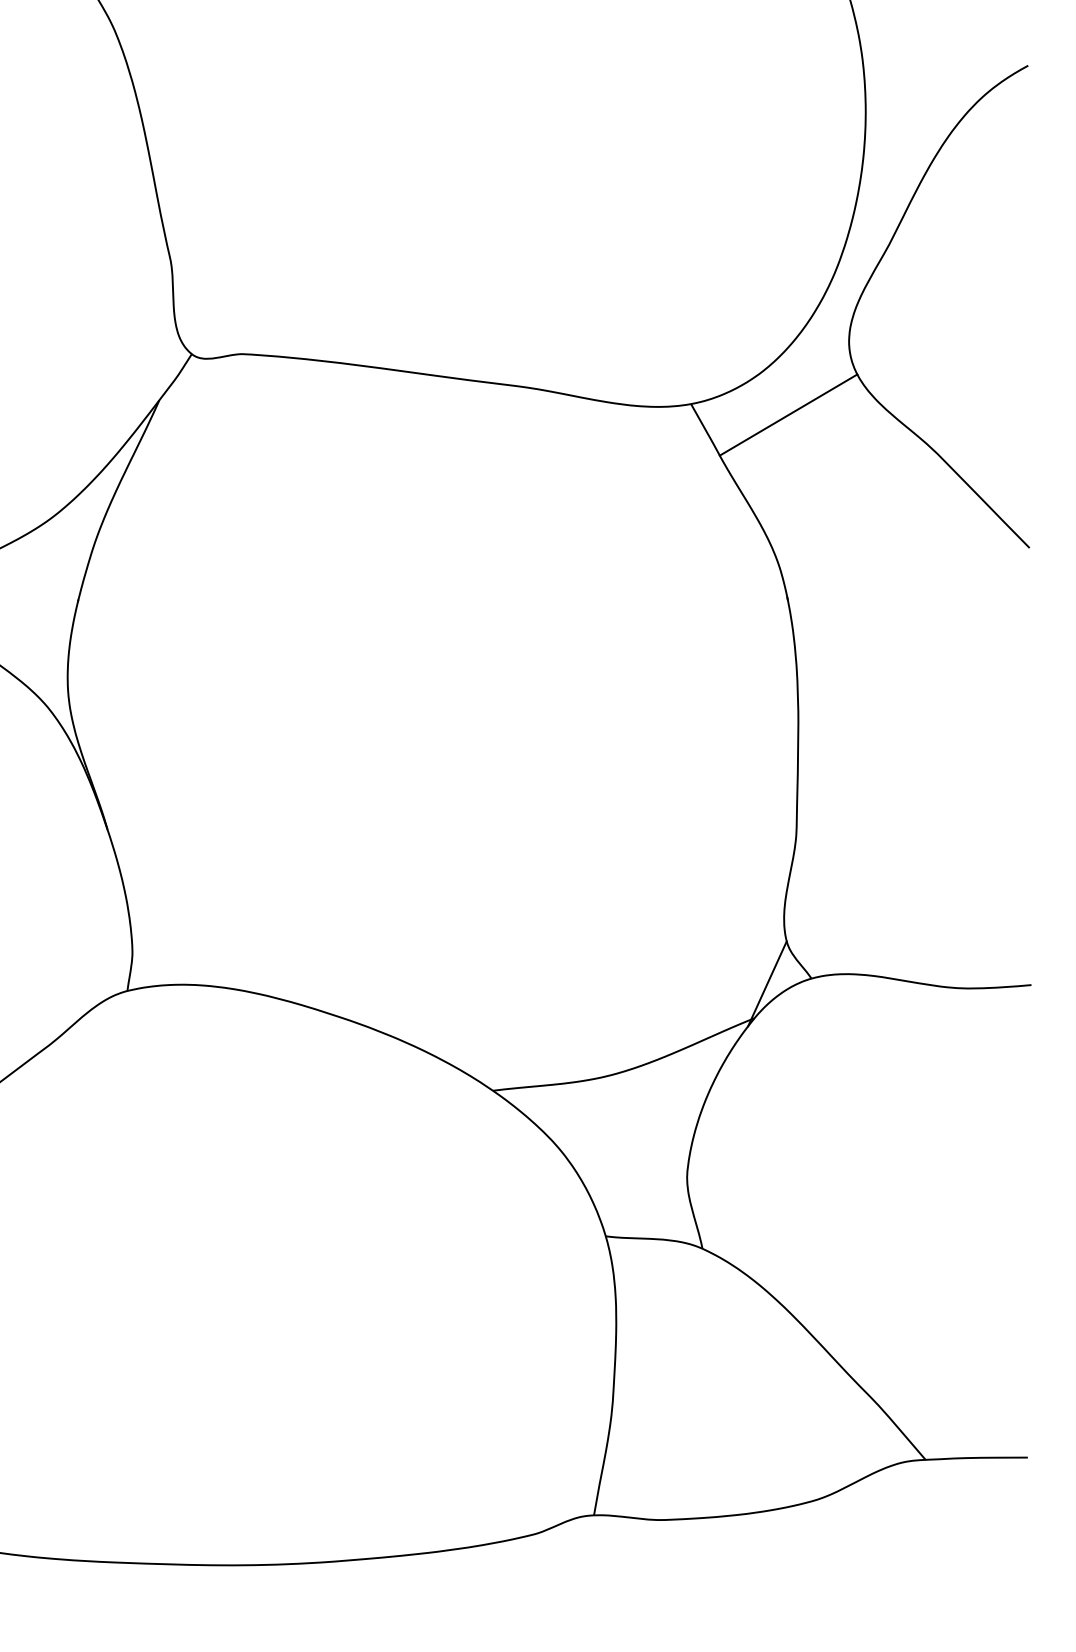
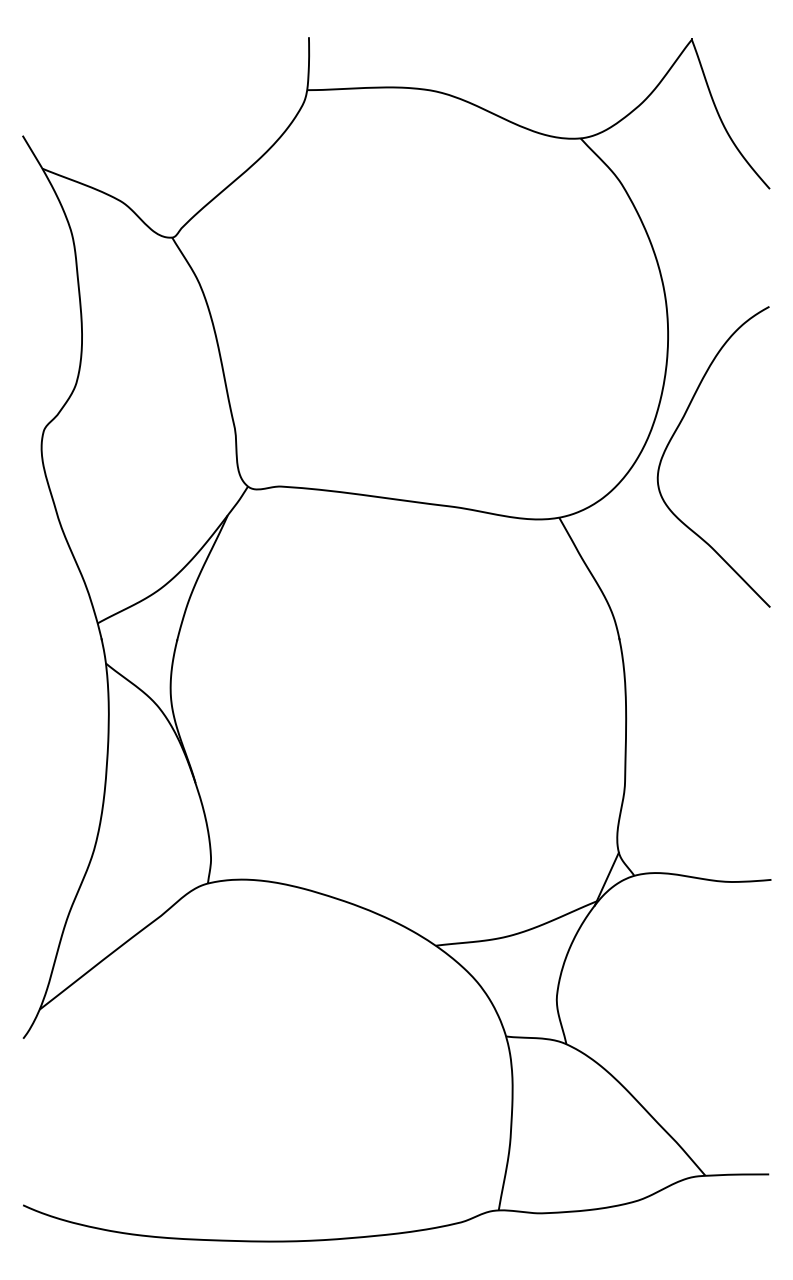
line: (787, 415) -> (619, 524), removed

